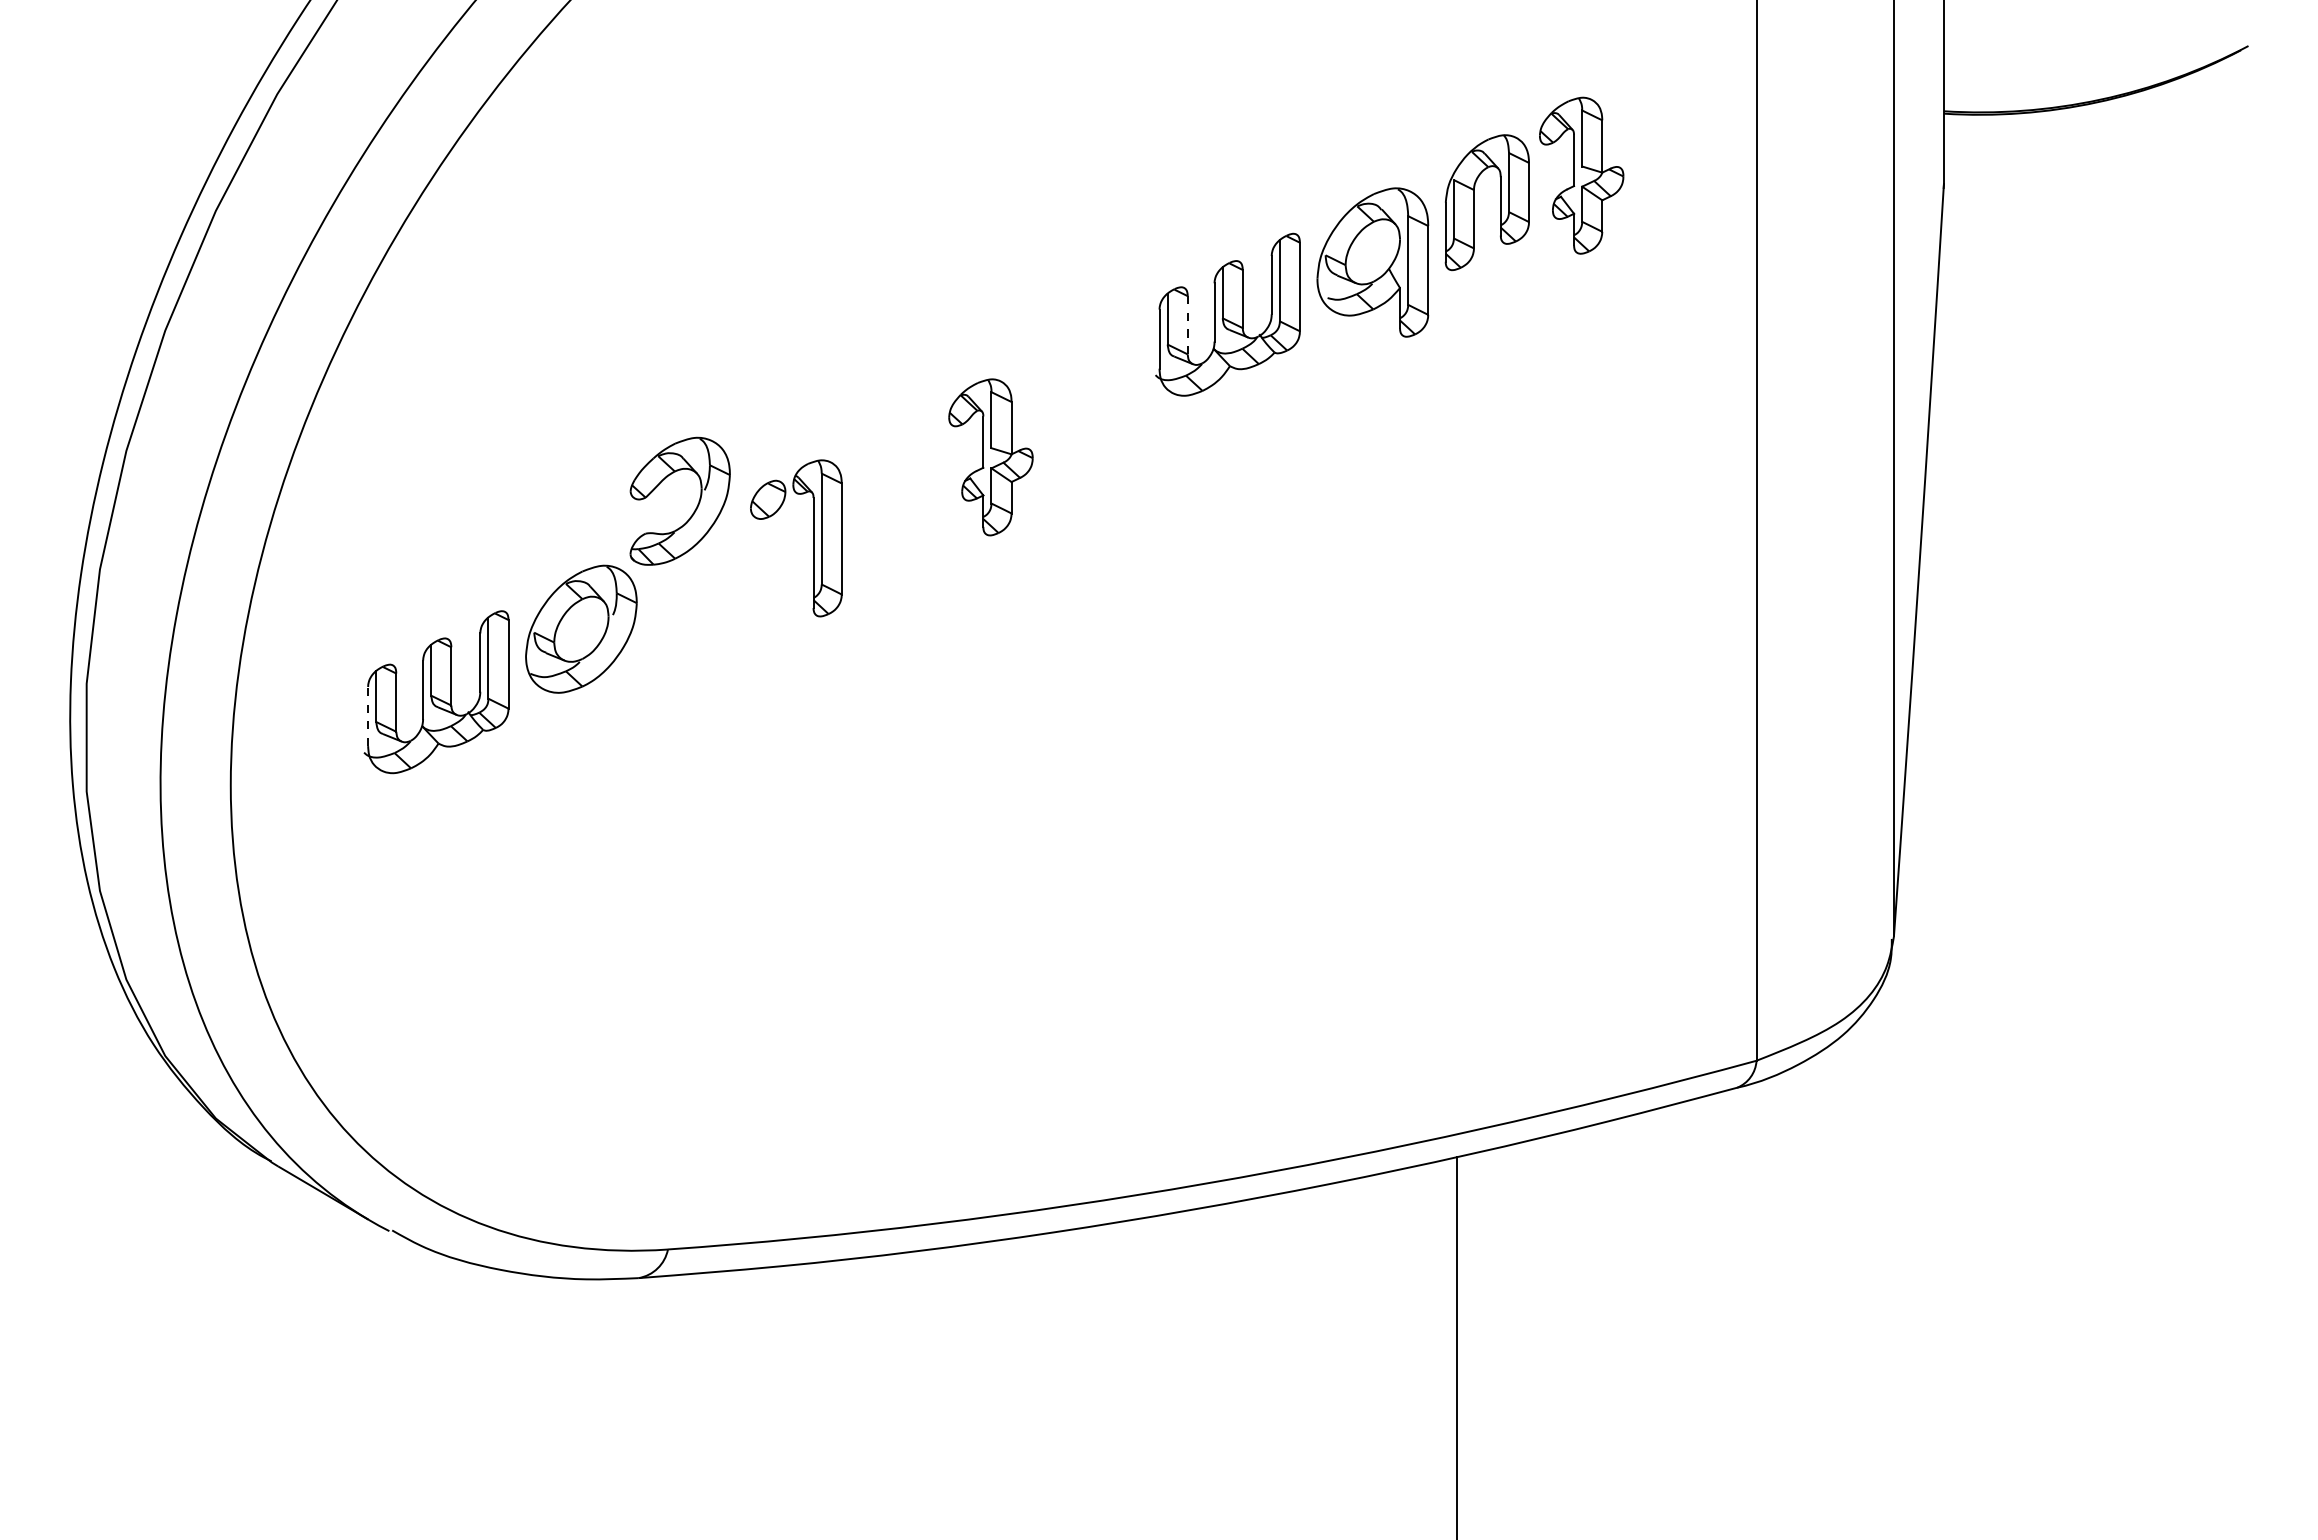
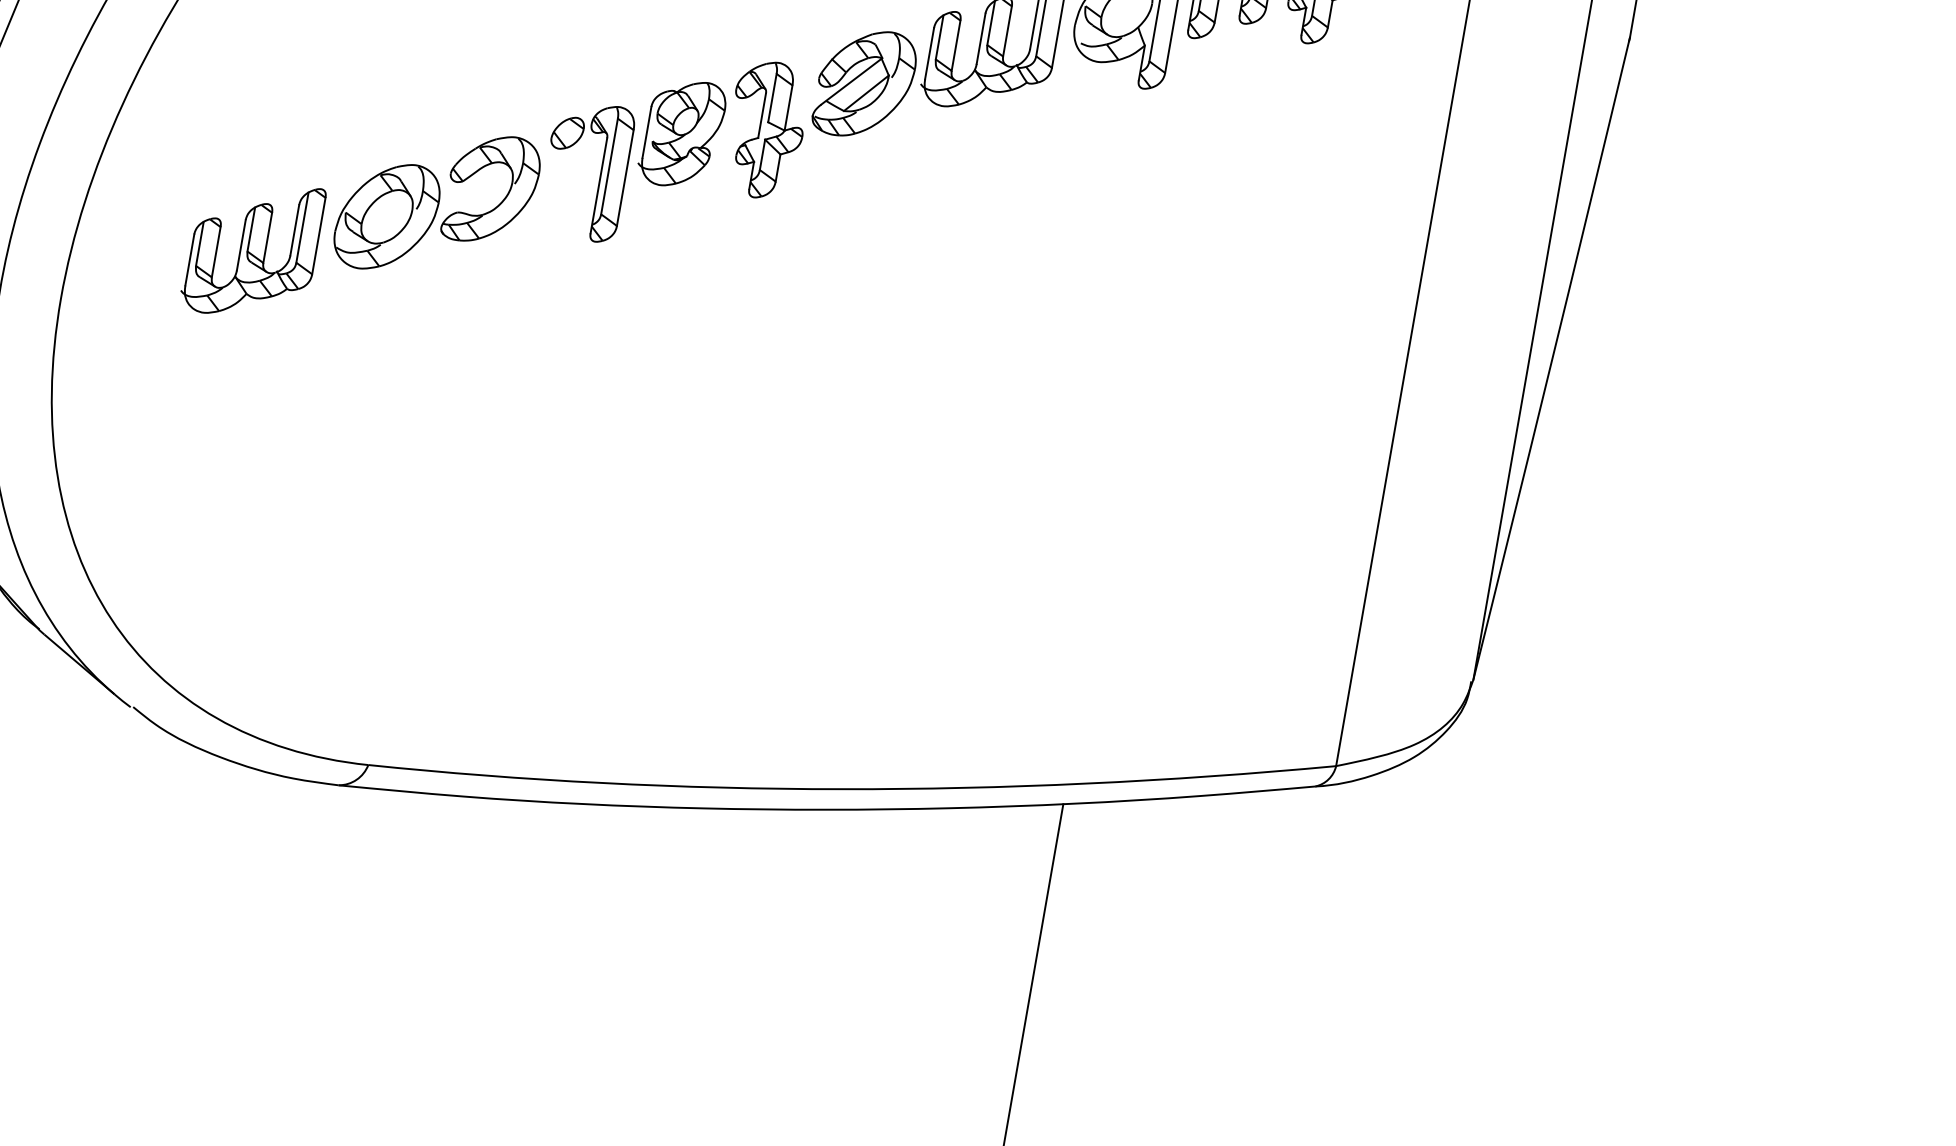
line: (1187, 325) -> (955, 45), dashed -> solid
part: (1093, 386) -> (865, 84), added
part: (896, 477) -> (681, 133), added
part: (693, 511) -> (502, 200), moved
line: (368, 716) -> (190, 259), dashed -> solid

